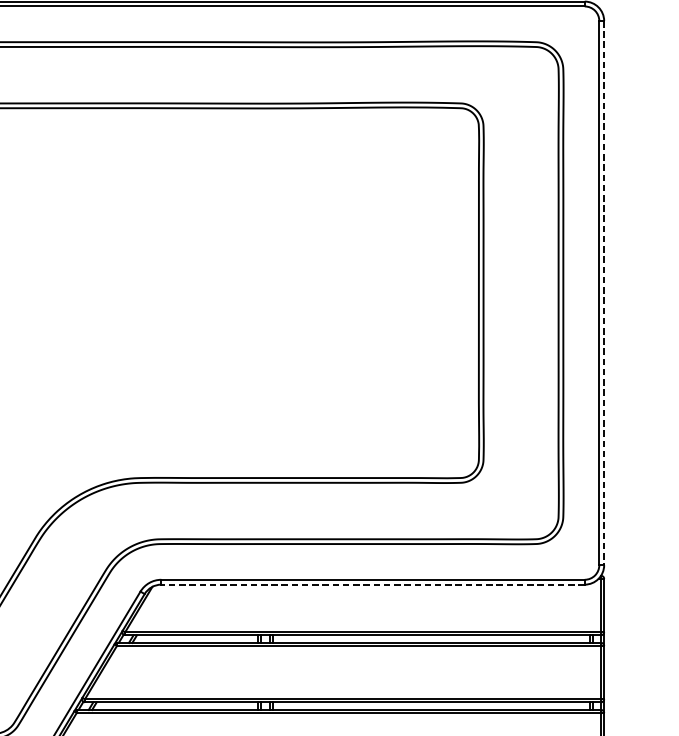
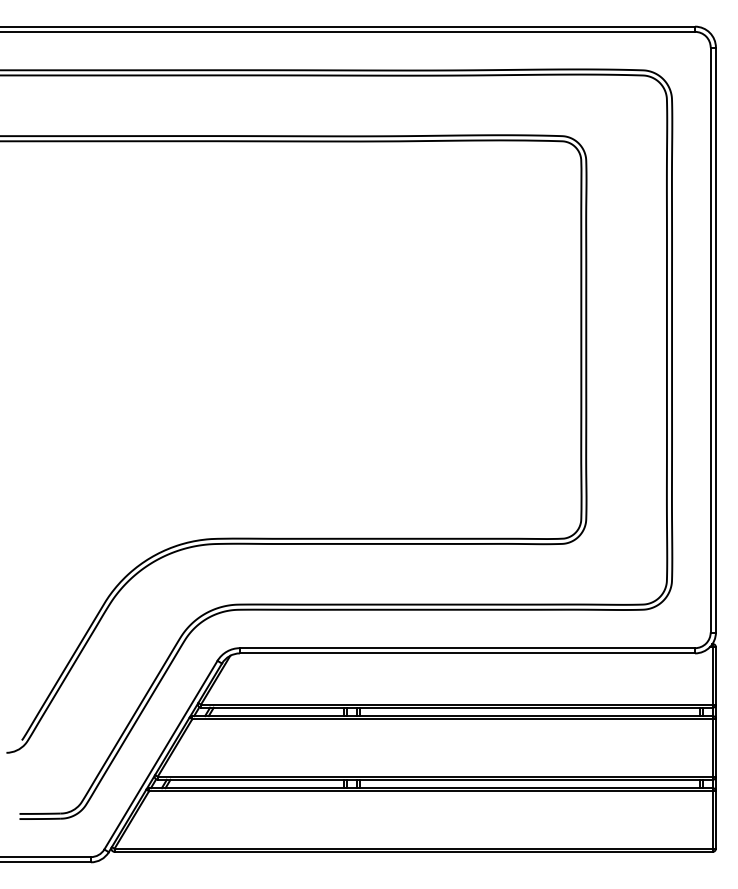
line: (603, 293) -> (715, 340), dashed -> solid
line: (373, 584) -> (467, 653), dashed -> solid

